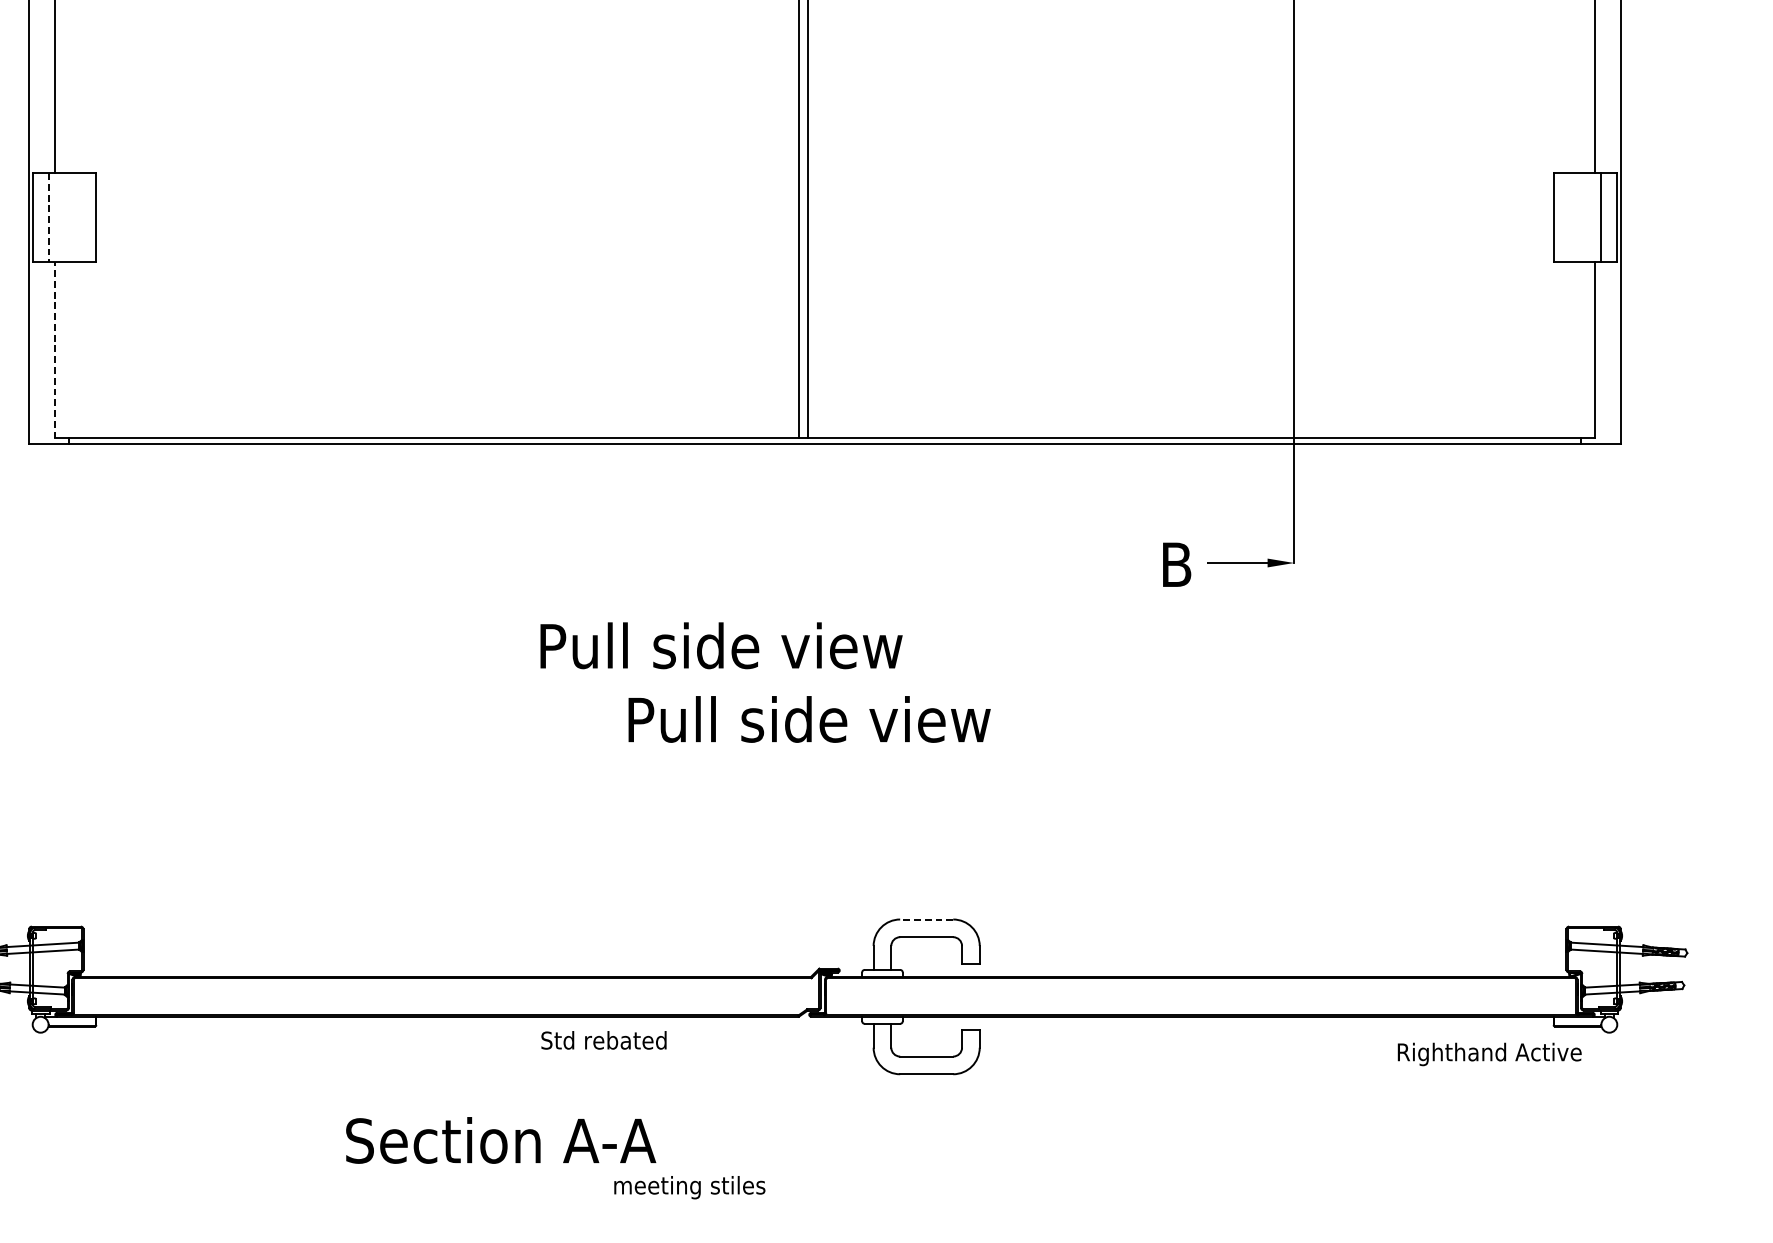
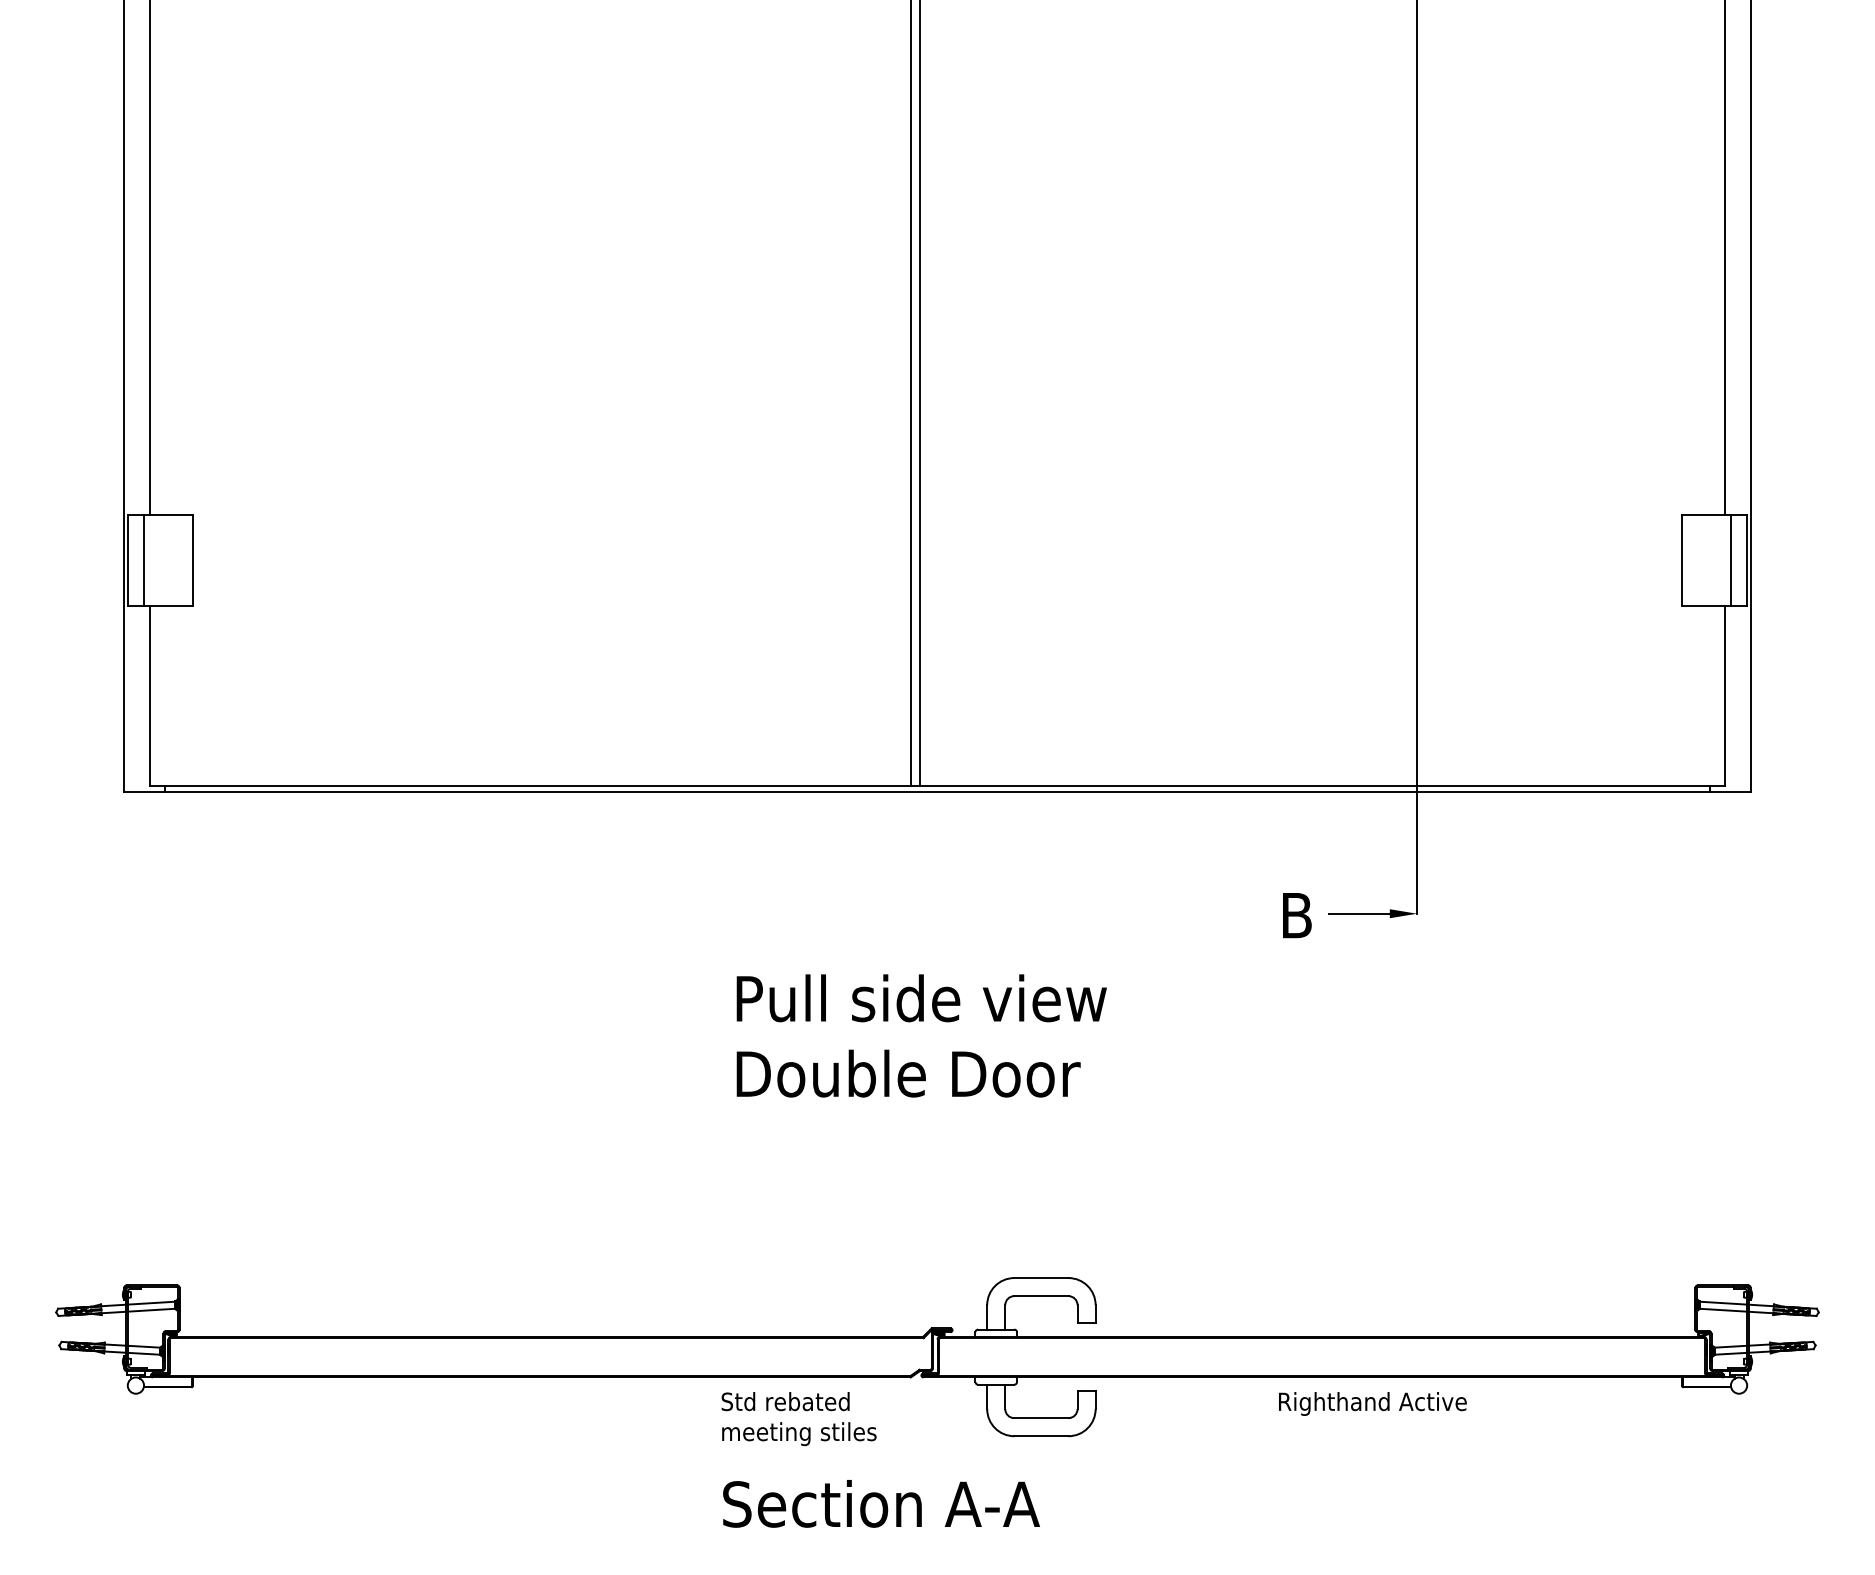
line: (49, 218) -> (144, 561), dashed -> solid
line: (54, 349) -> (150, 695), dashed -> solid
text: (721, 645) -> (921, 998), moved
text: (812, 719) -> (924, 1073), Pull side view -> Double Door
line: (925, 919) -> (1040, 1278), dashed -> solid
text: (603, 1040) -> (785, 1401), moved
text: (1489, 1053) -> (1372, 1403), moved
text: (501, 1140) -> (881, 1503), moved
text: (689, 1188) -> (799, 1434), moved

